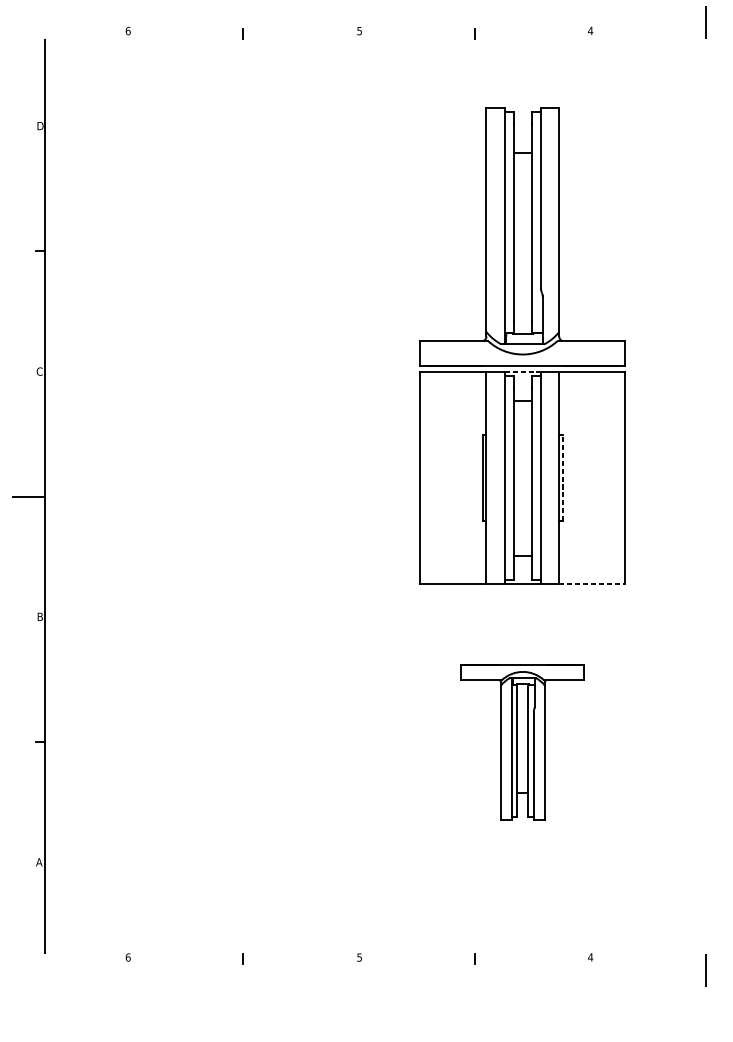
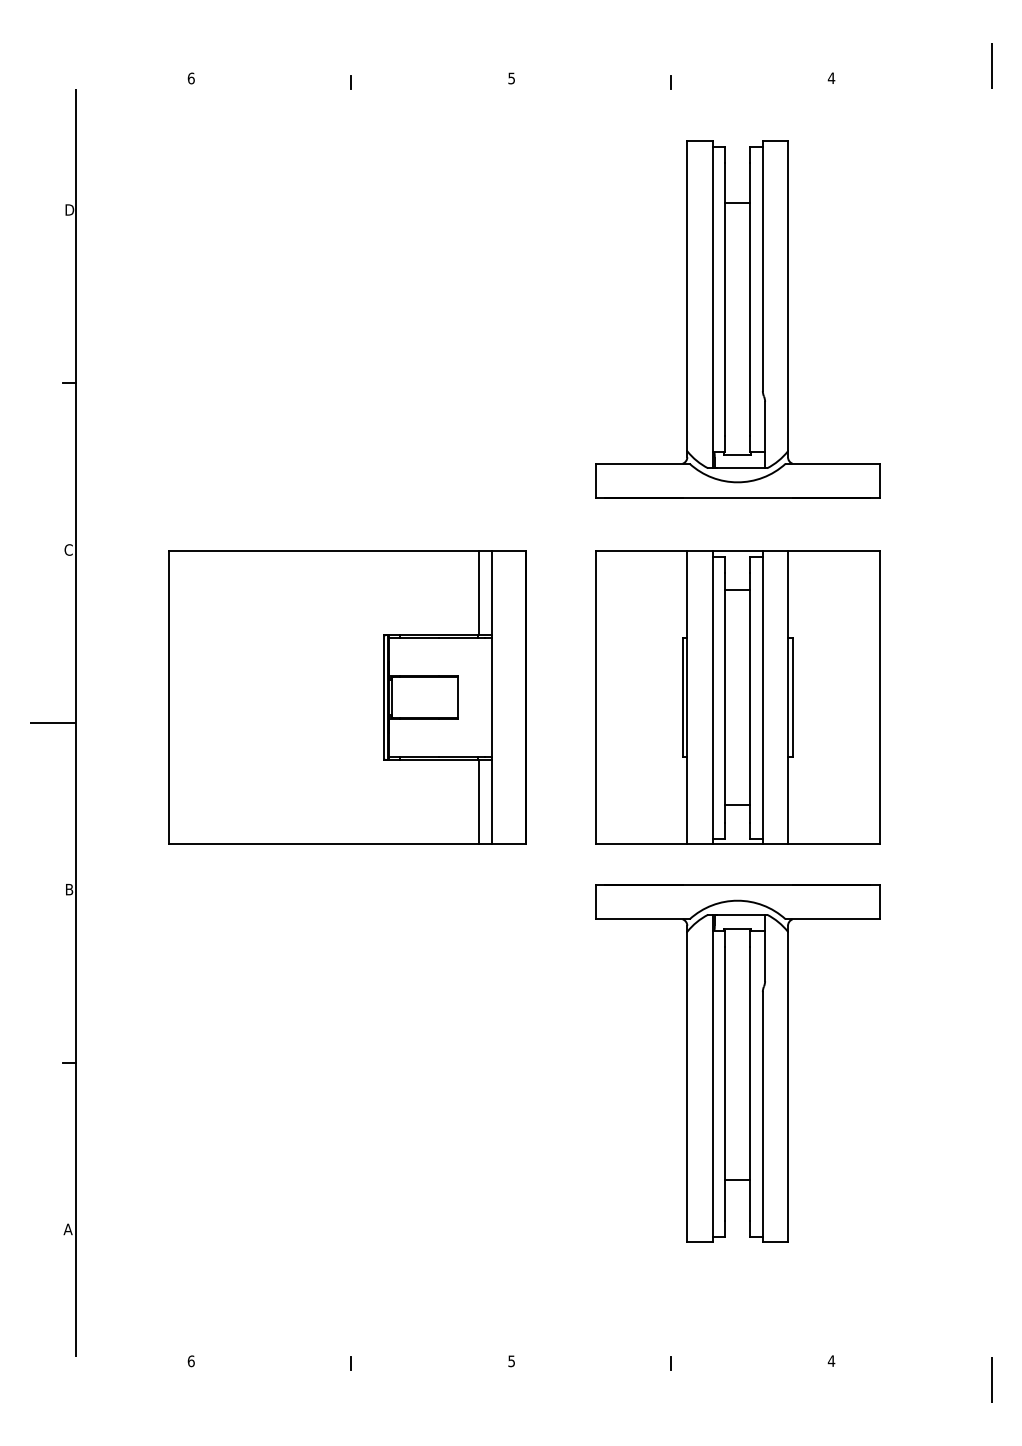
part: (522, 236) -> (737, 319), moved
line: (523, 372) -> (738, 551), dashed -> solid
part: (241, 478) -> (347, 697), added
line: (562, 478) -> (792, 697), dashed -> solid
line: (592, 584) -> (833, 844), dashed -> solid
part: (522, 742) -> (737, 1063), size x1.67

